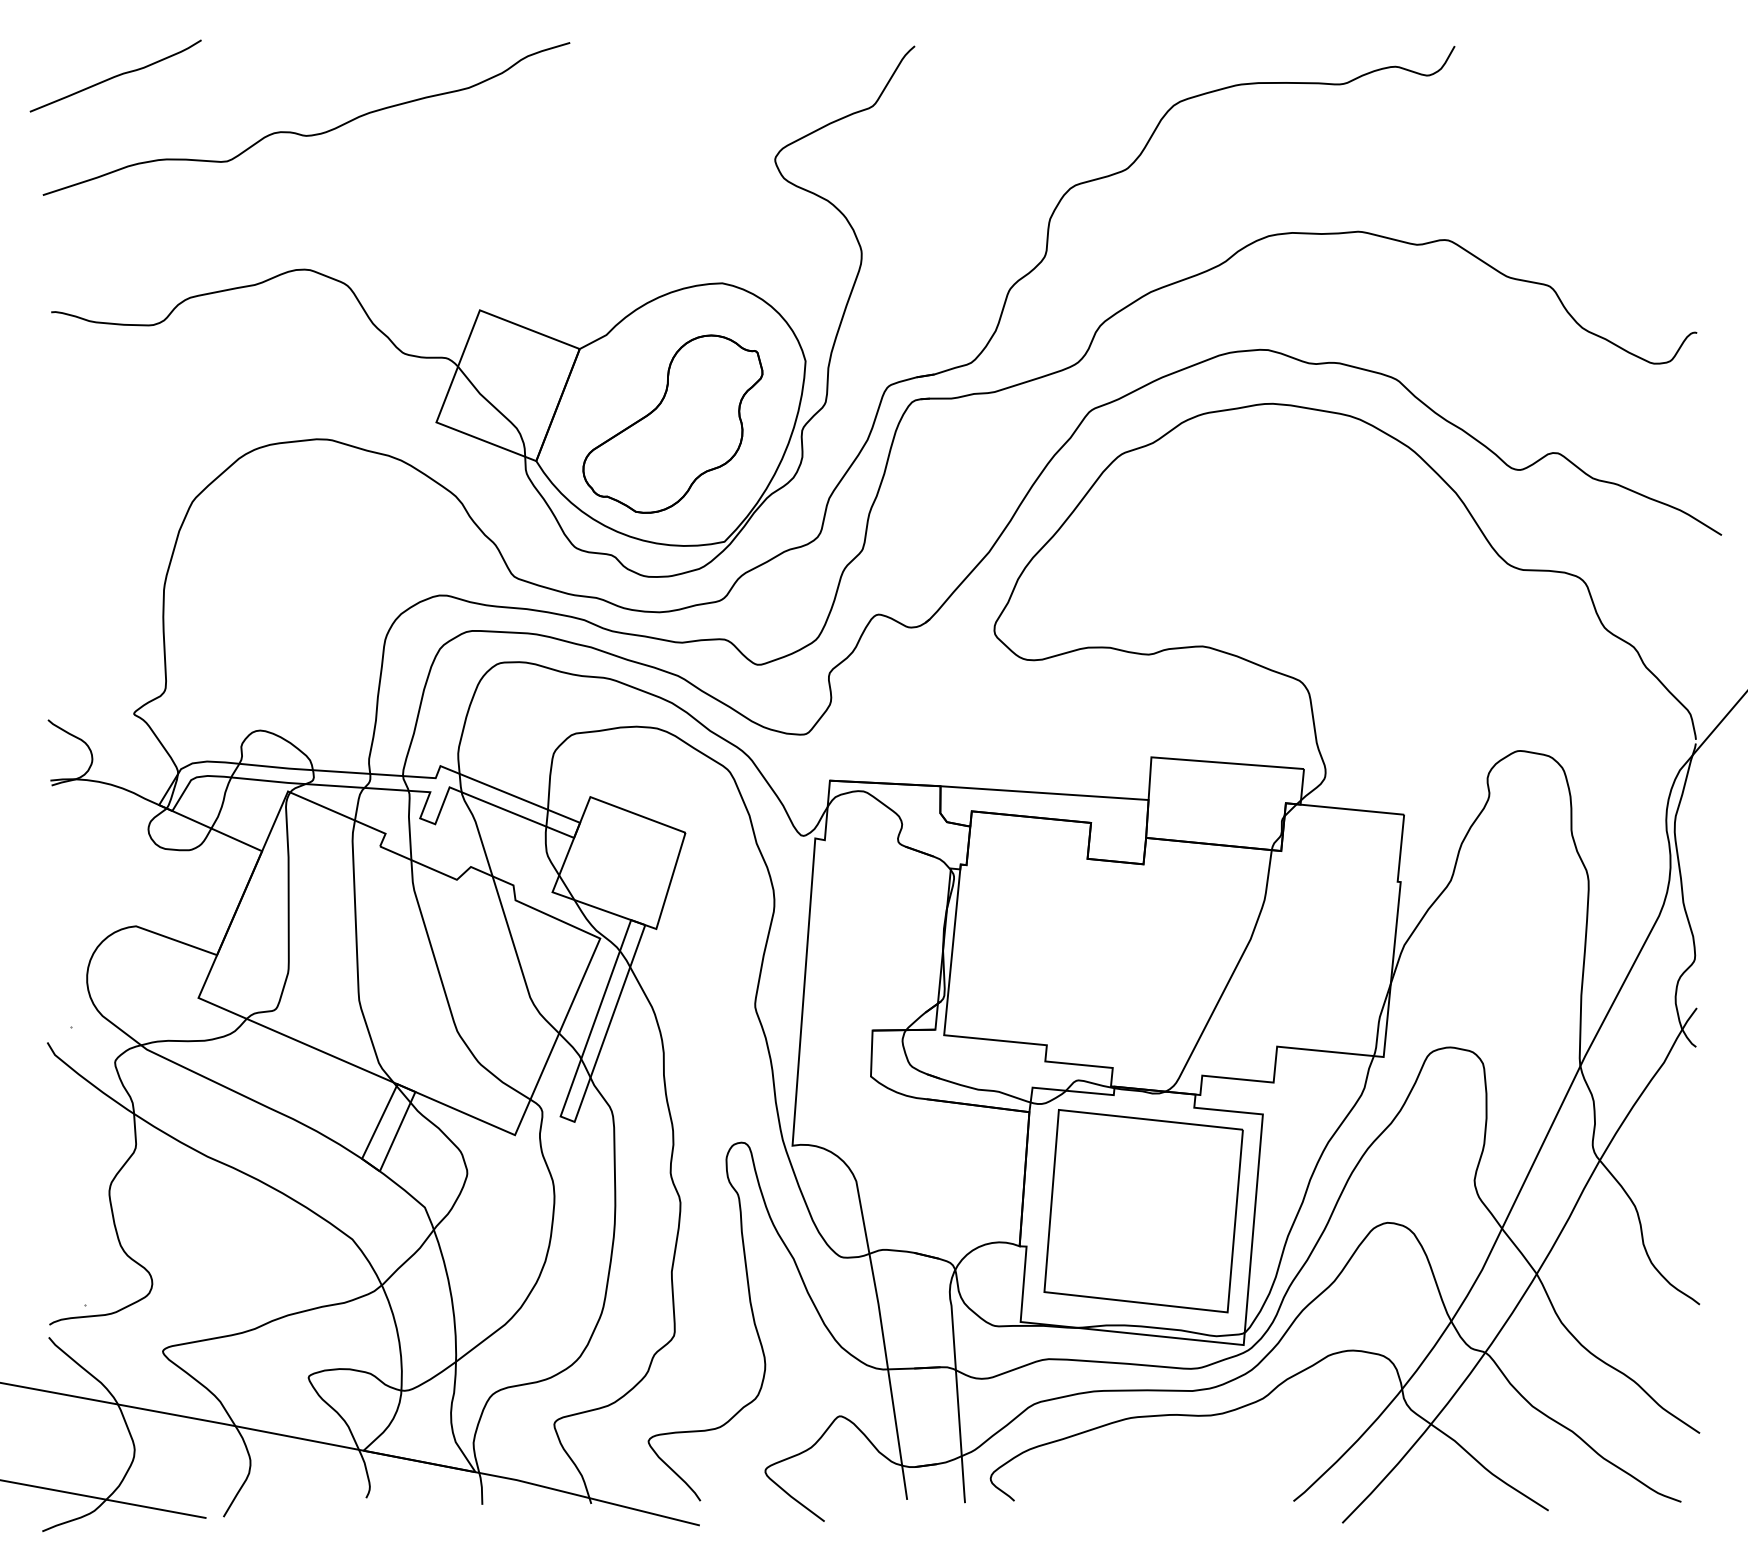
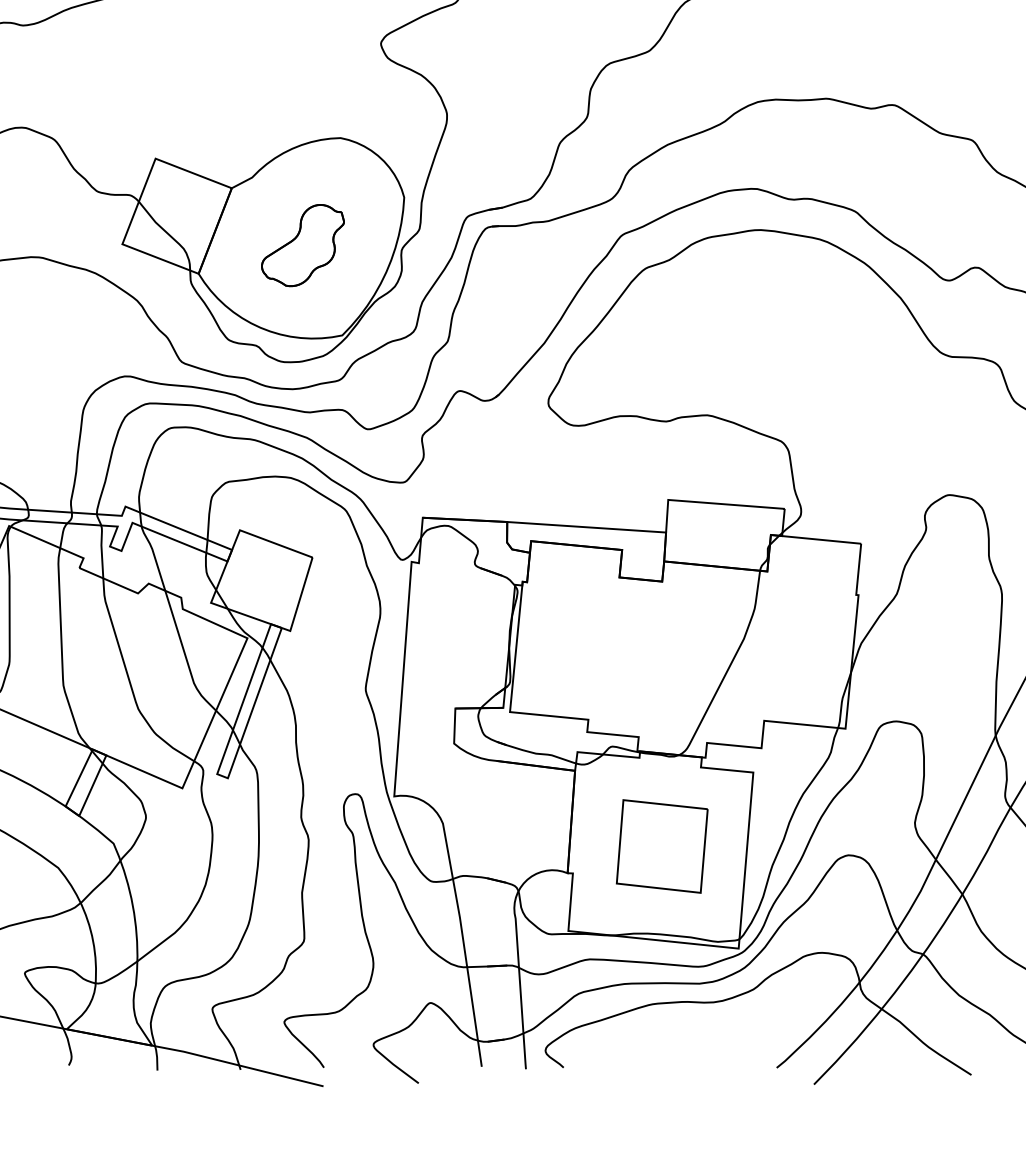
part: (672, 423) -> (302, 245), size x0.6
part: (1143, 1211) -> (662, 846), size x0.6

